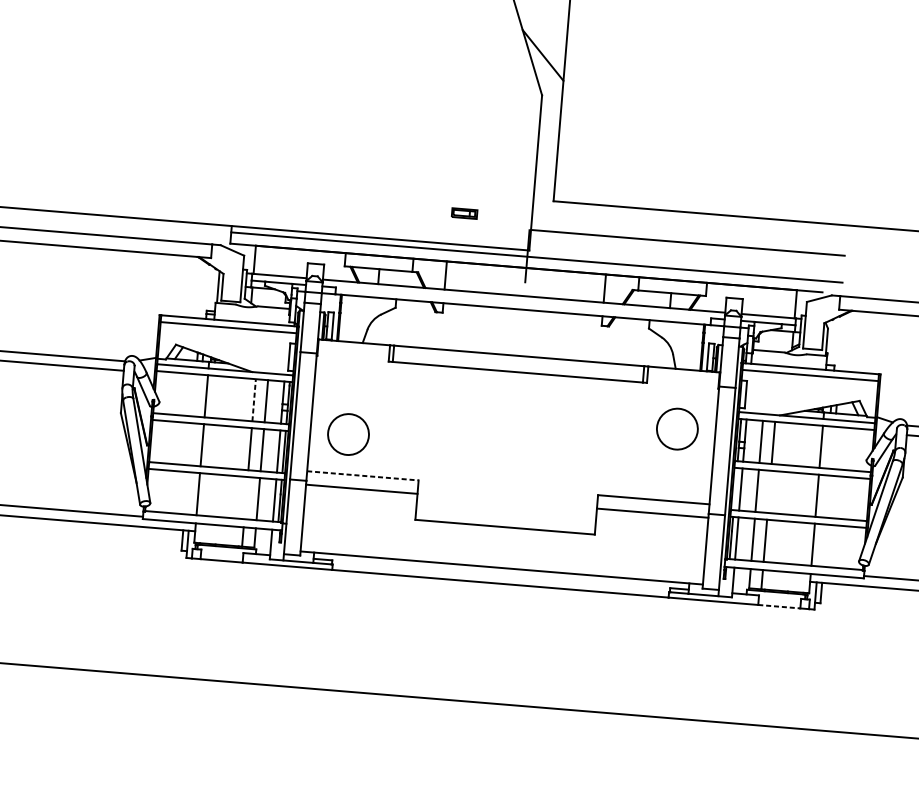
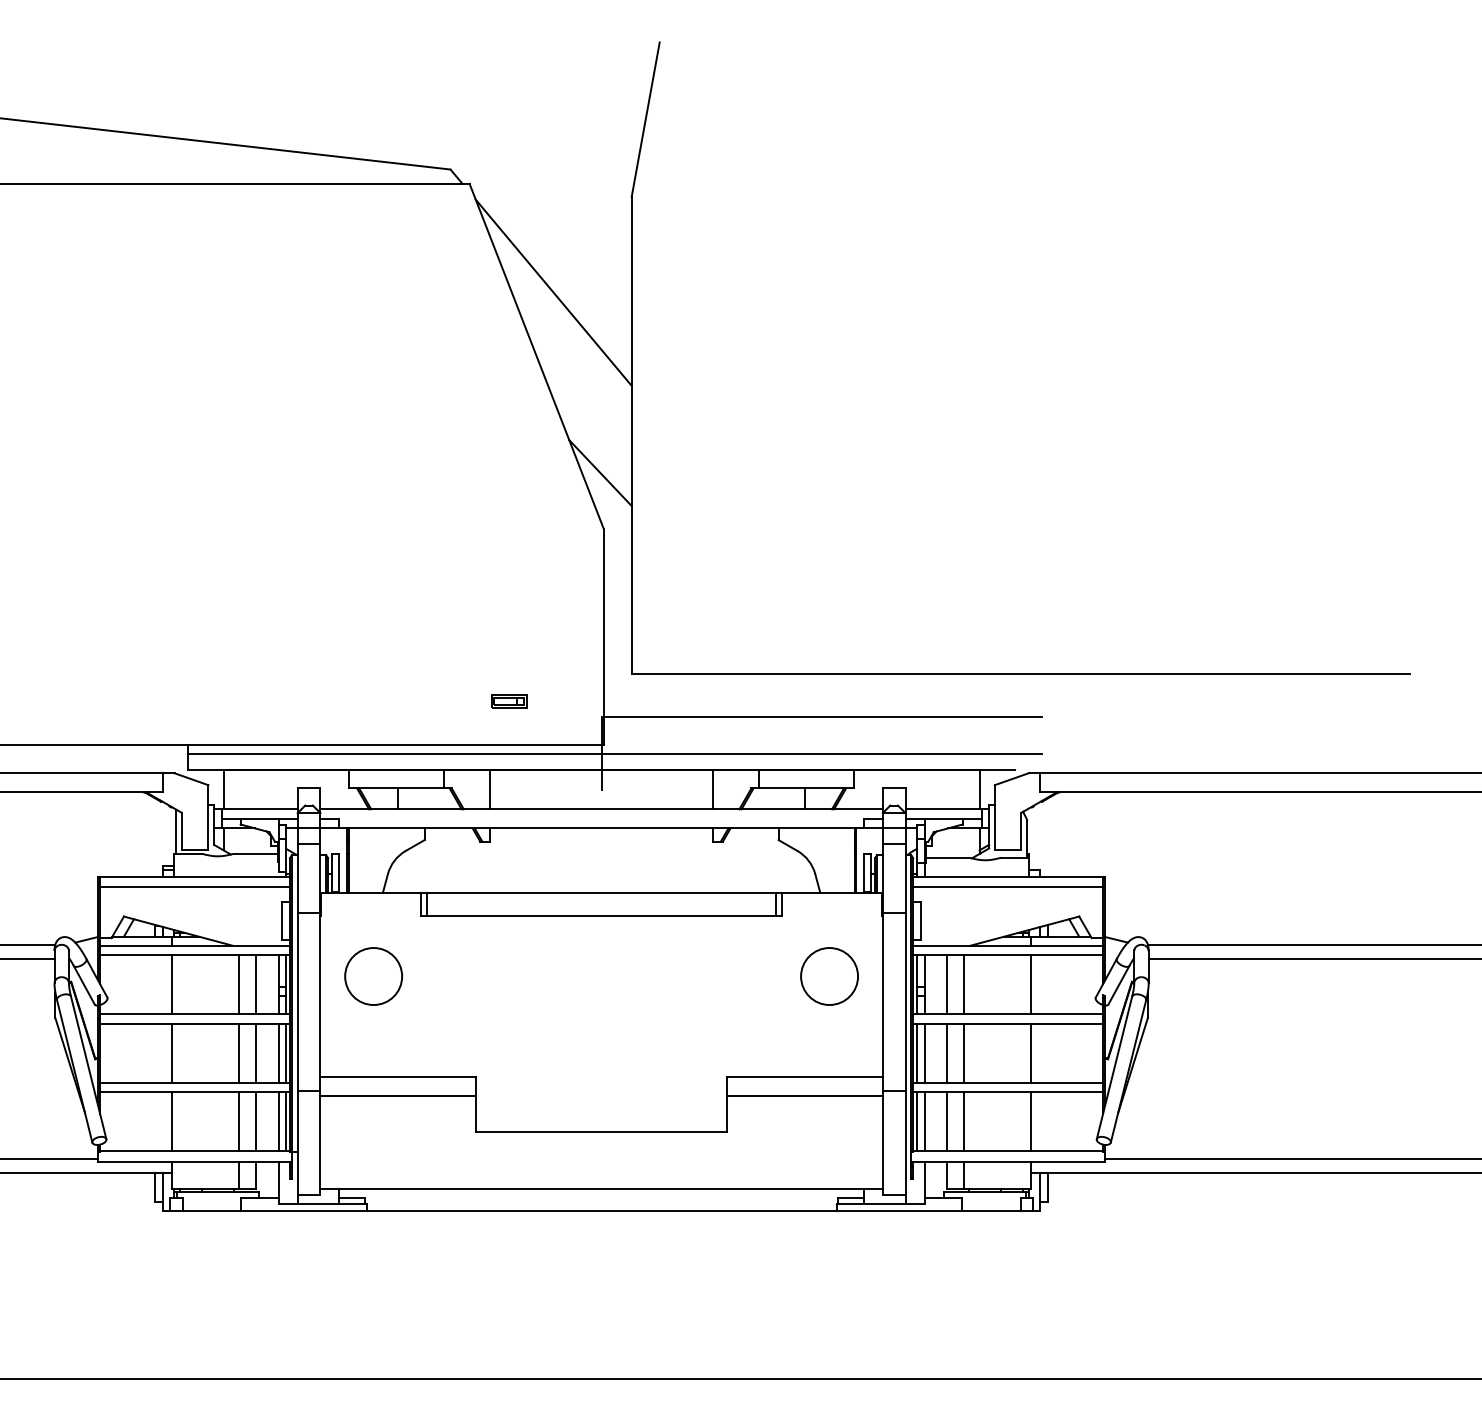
line: (253, 400) -> (238, 984), dashed -> solid
circle: (348, 434) -> (373, 976), moved
line: (363, 476) -> (398, 1077), dashed -> solid
line: (735, 488) -> (916, 1052), added
line: (769, 491) -> (964, 1052), added
line: (245, 498) -> (238, 1121), added
line: (779, 606) -> (991, 1211), dashed -> solid

